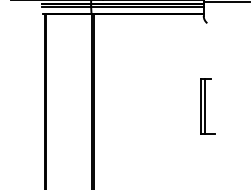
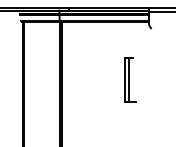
part: (207, 106) -> (130, 79), moved

